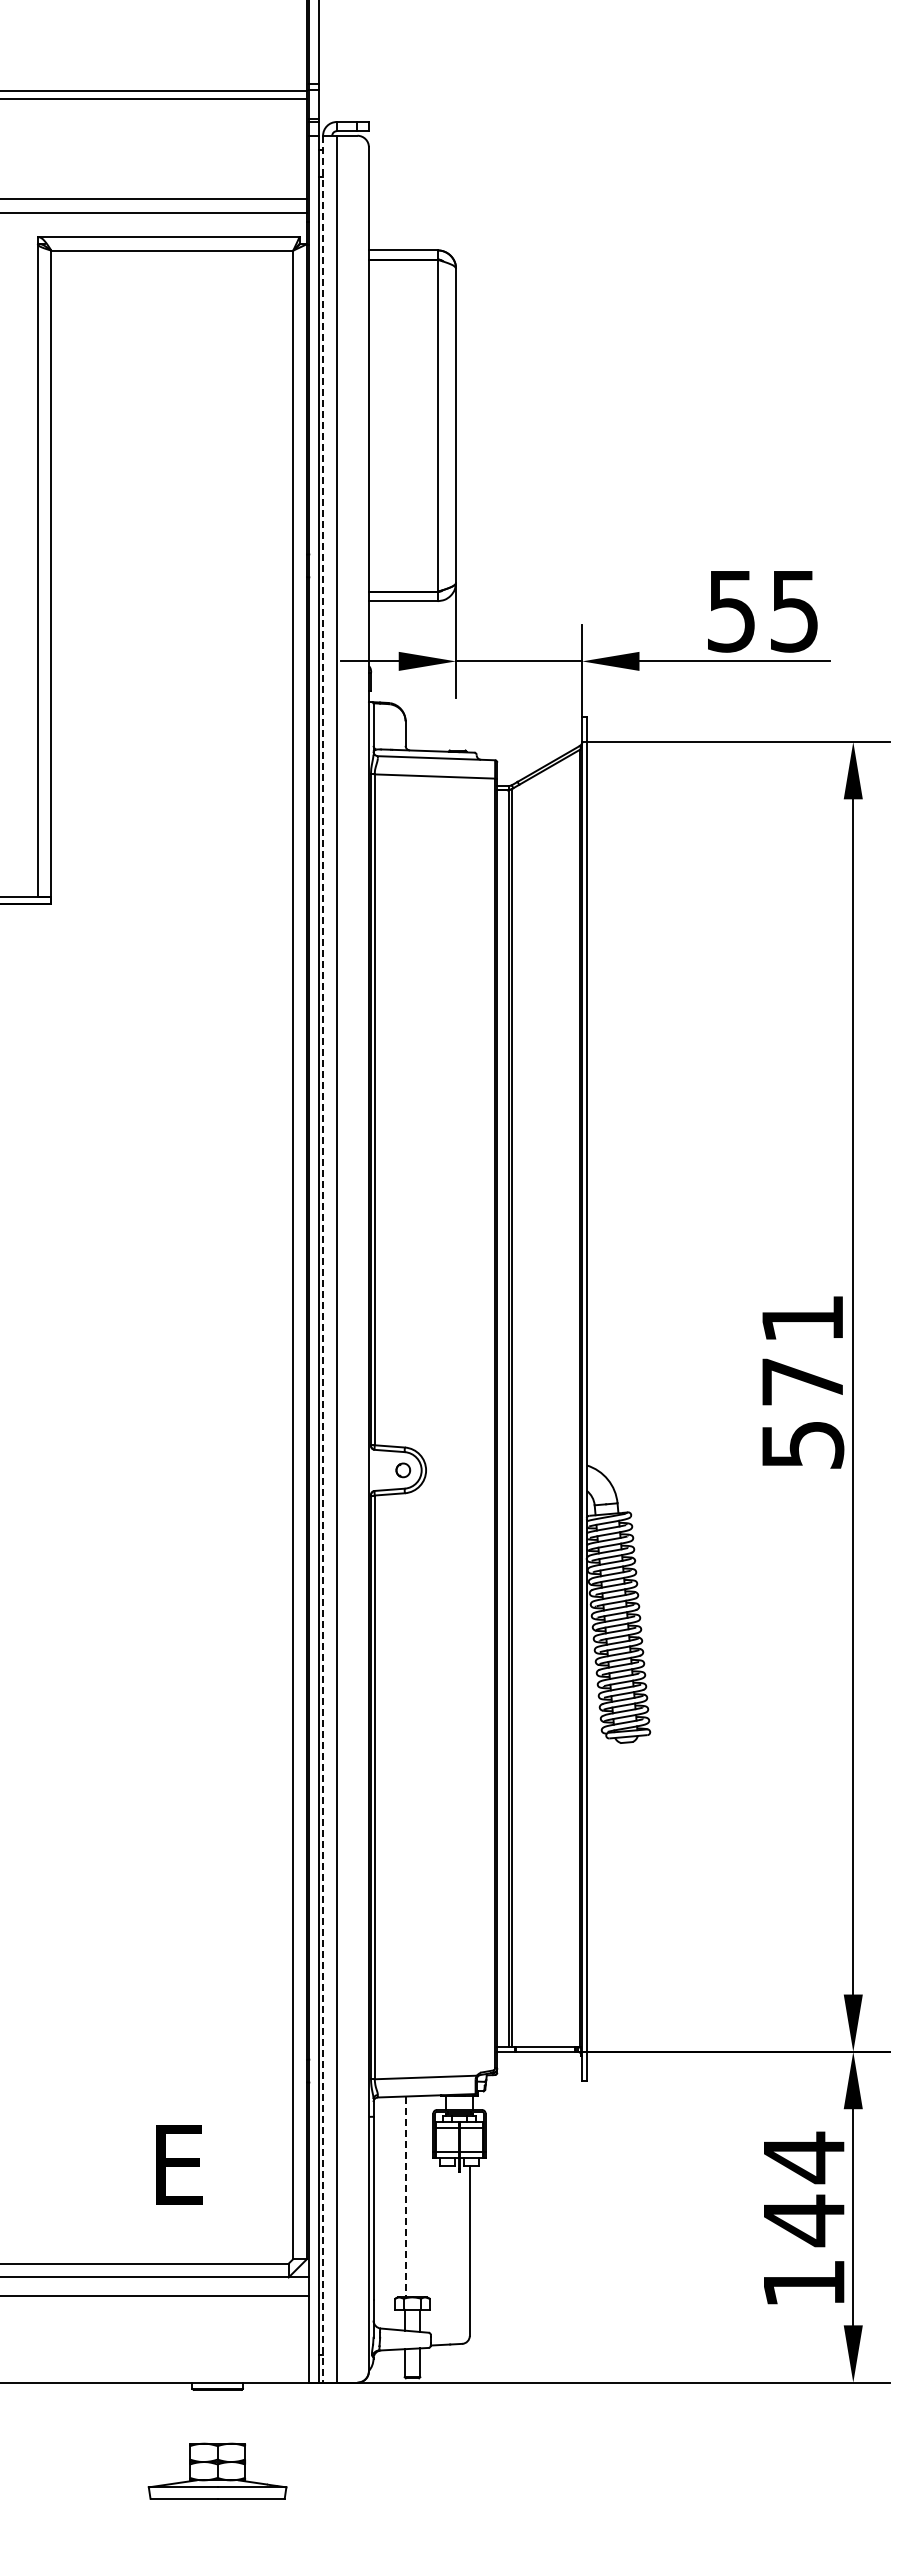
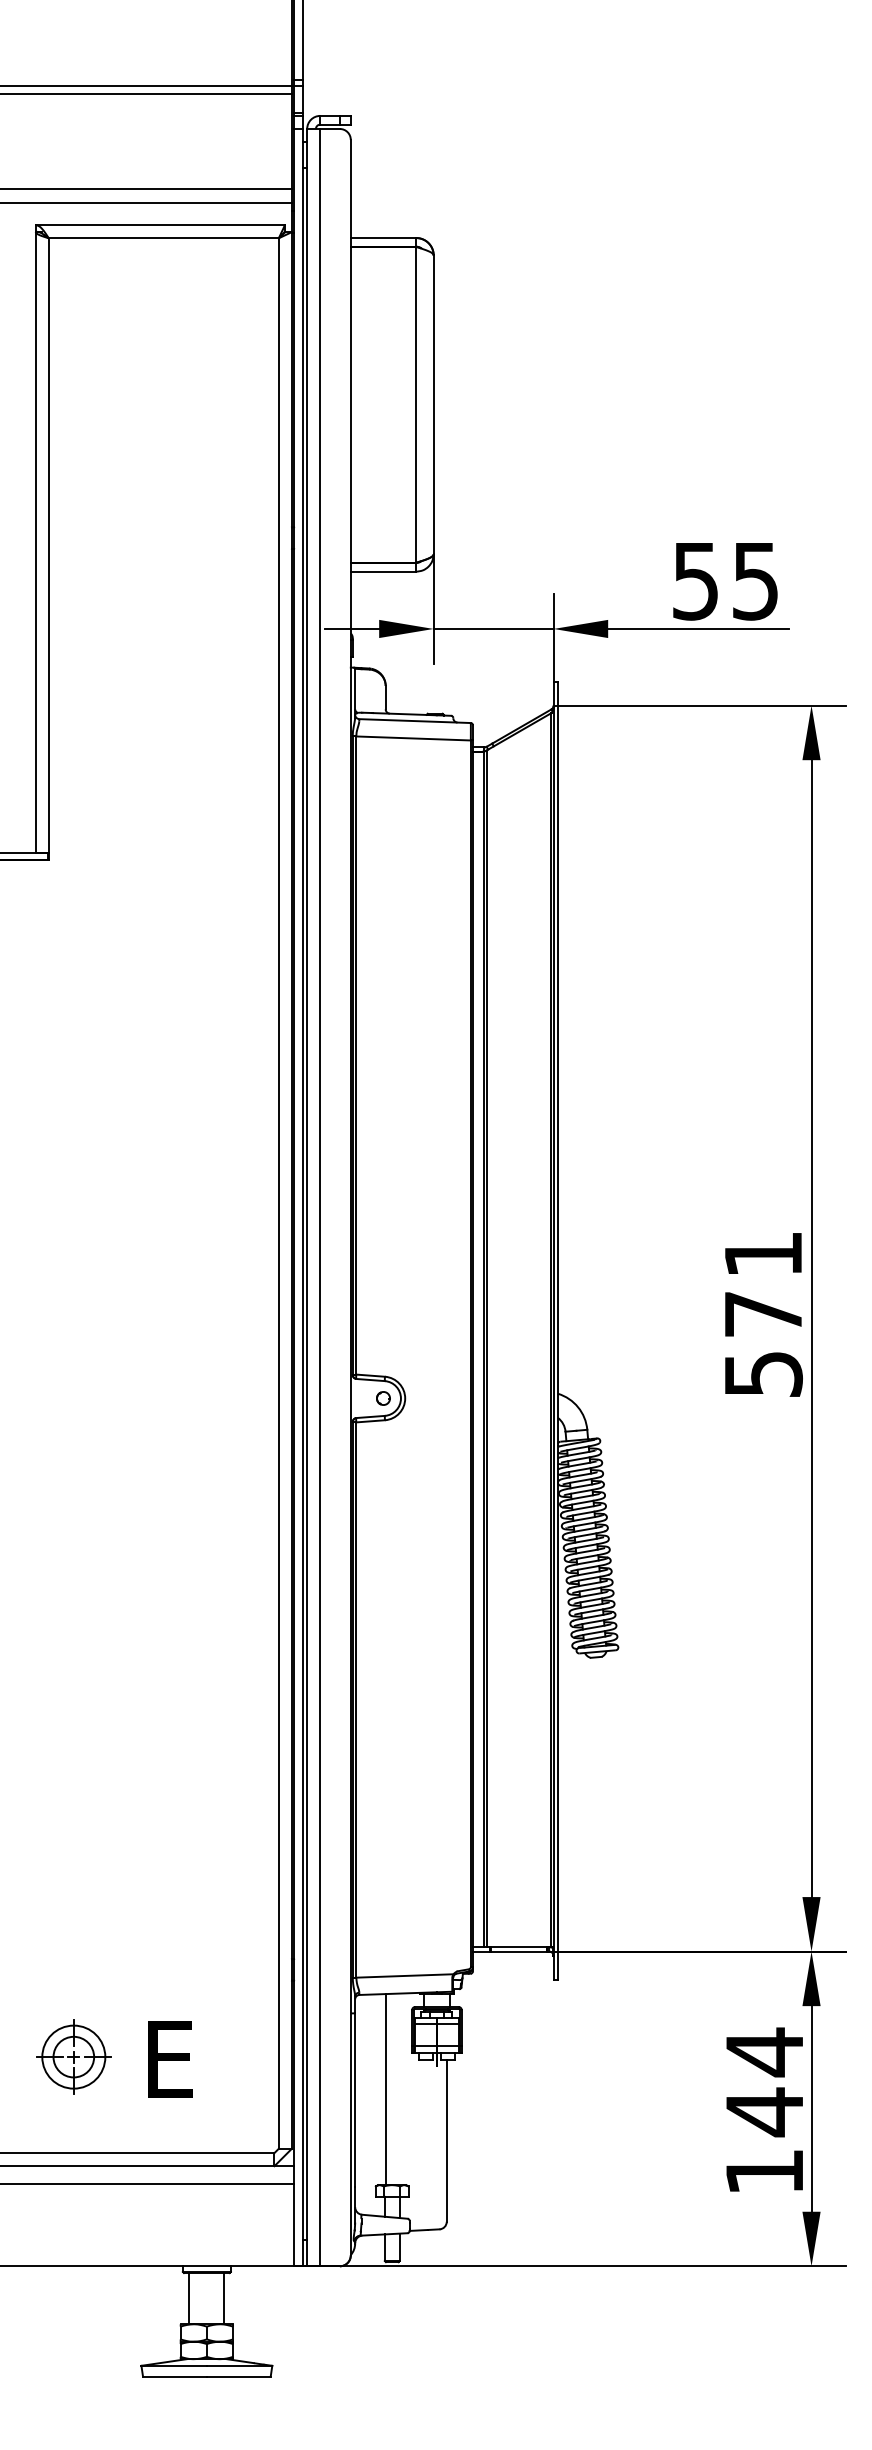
line: (323, 1259) -> (307, 1197), dashed -> solid
part: (77, 2162) -> (73, 2056), added
line: (405, 2197) -> (385, 2090), dashed -> solid
line: (199, 2416) -> (189, 2298), added
line: (235, 2416) -> (223, 2298), added

